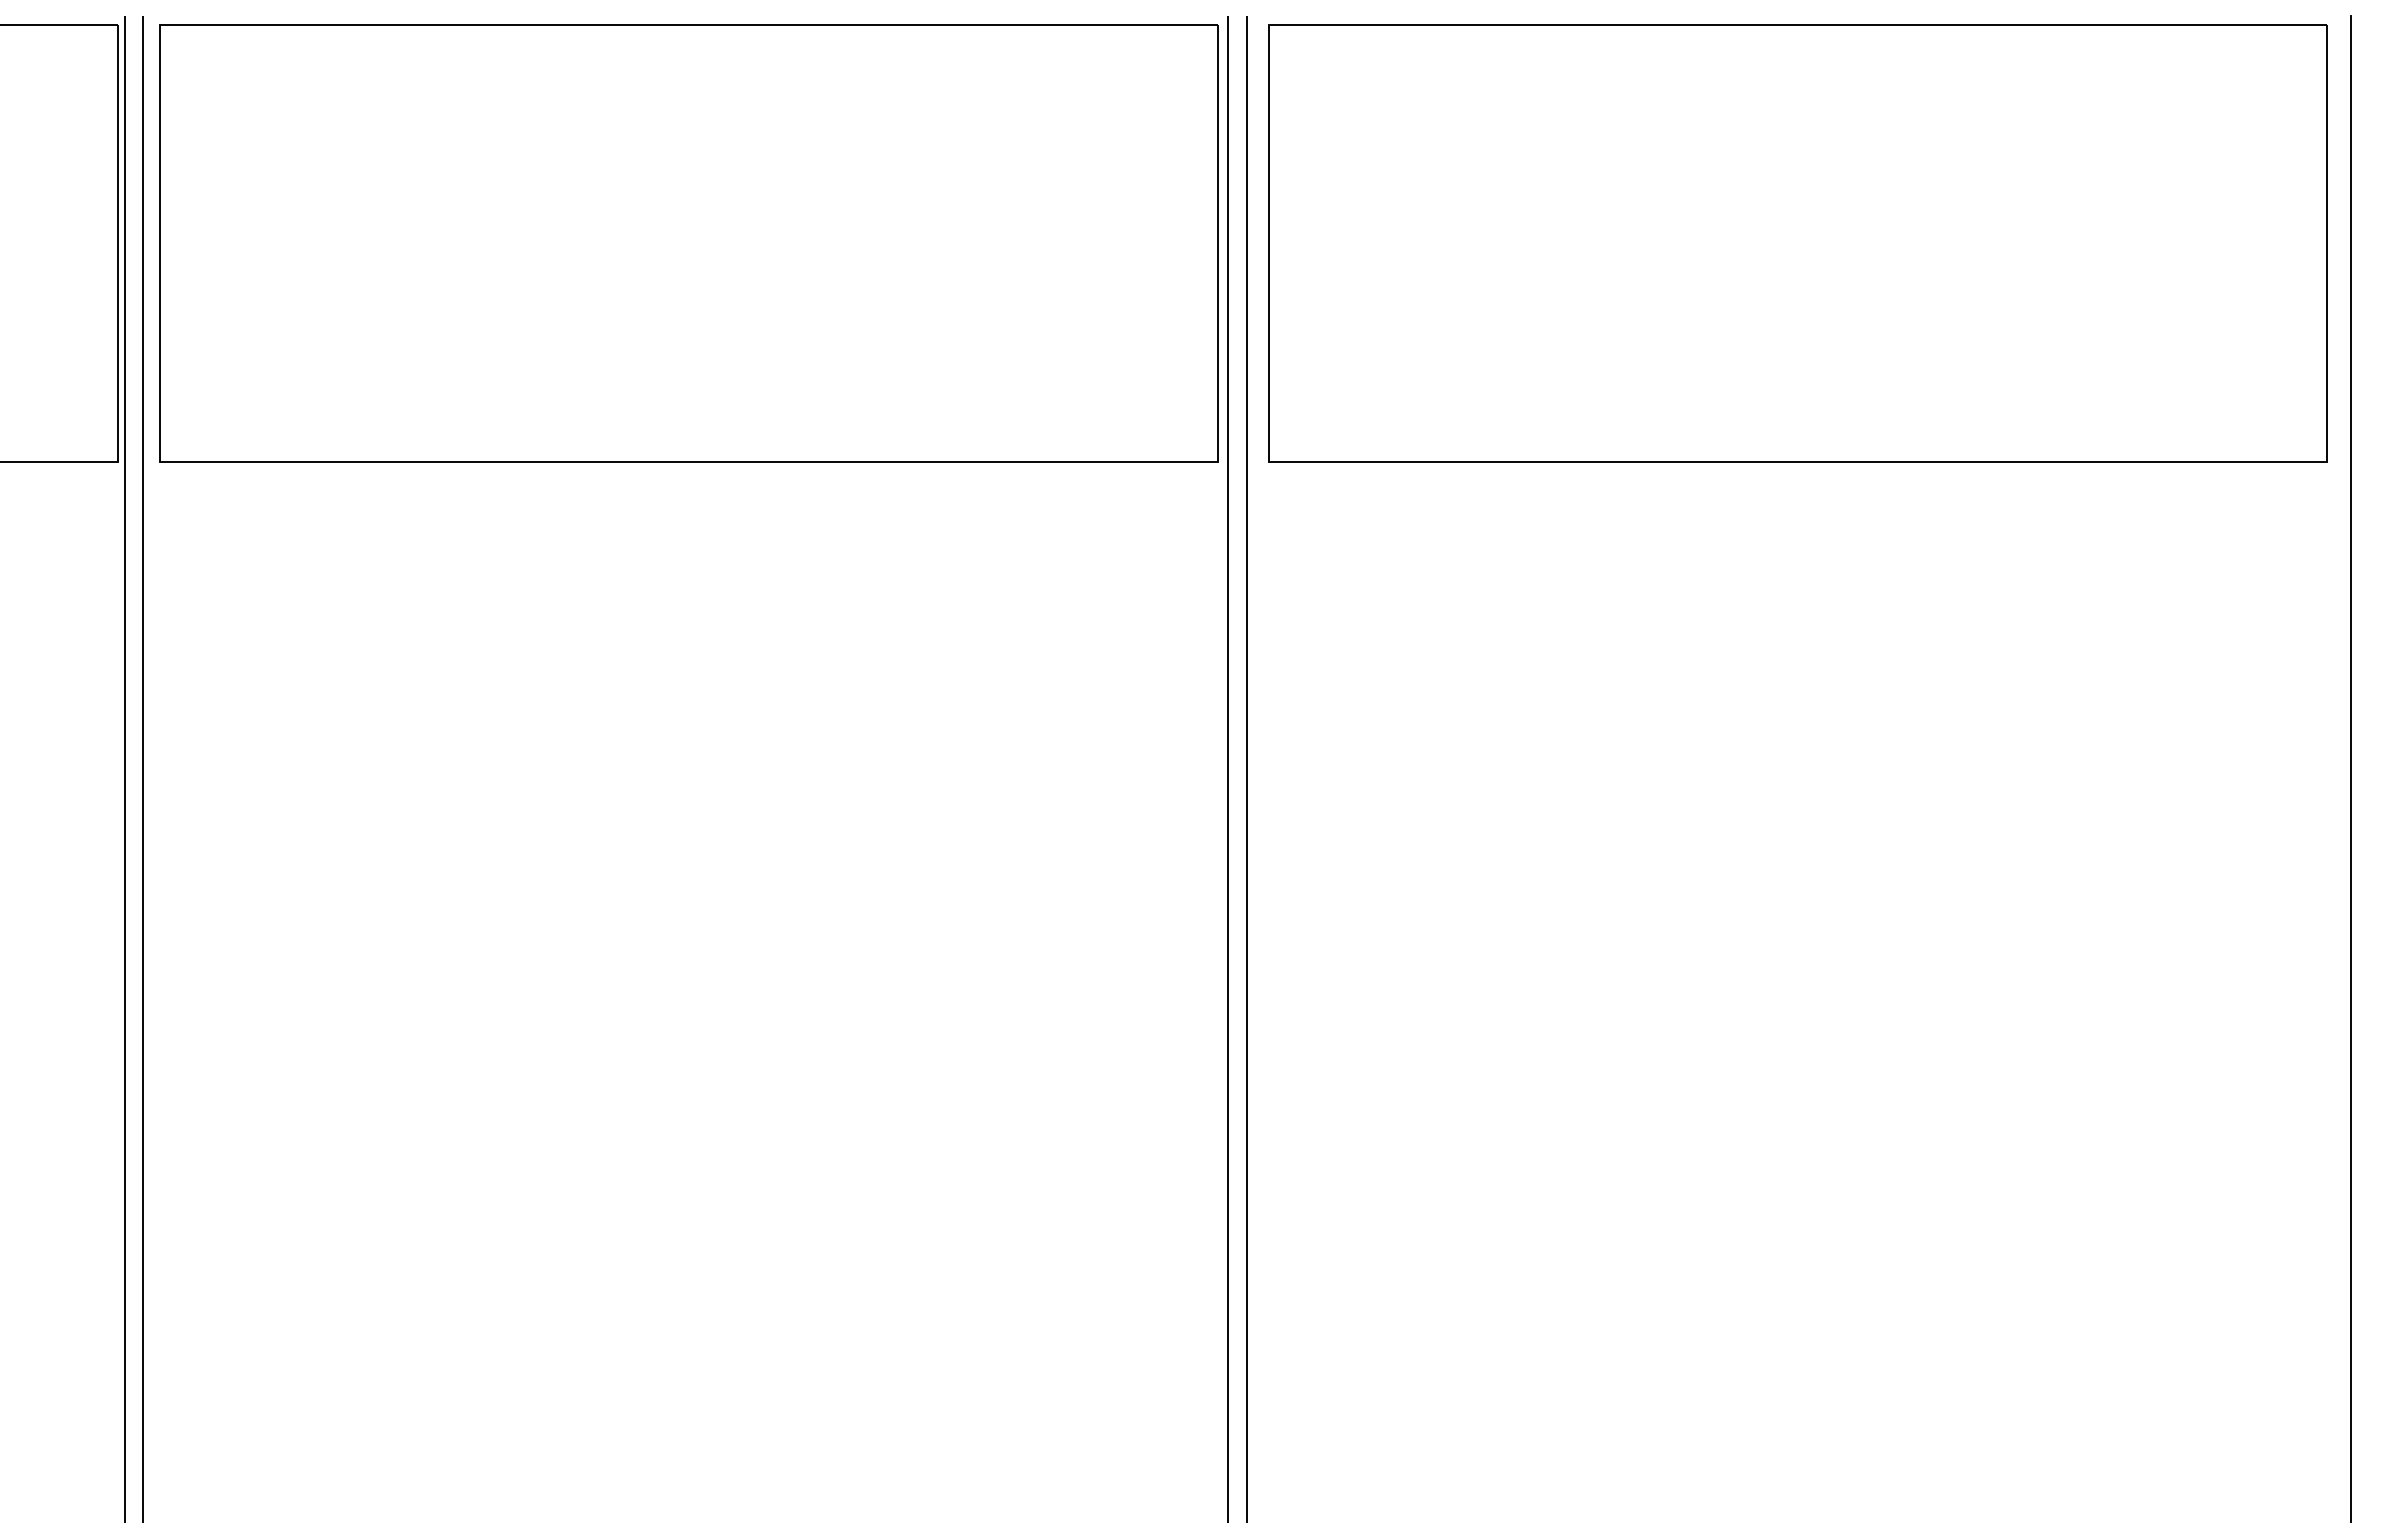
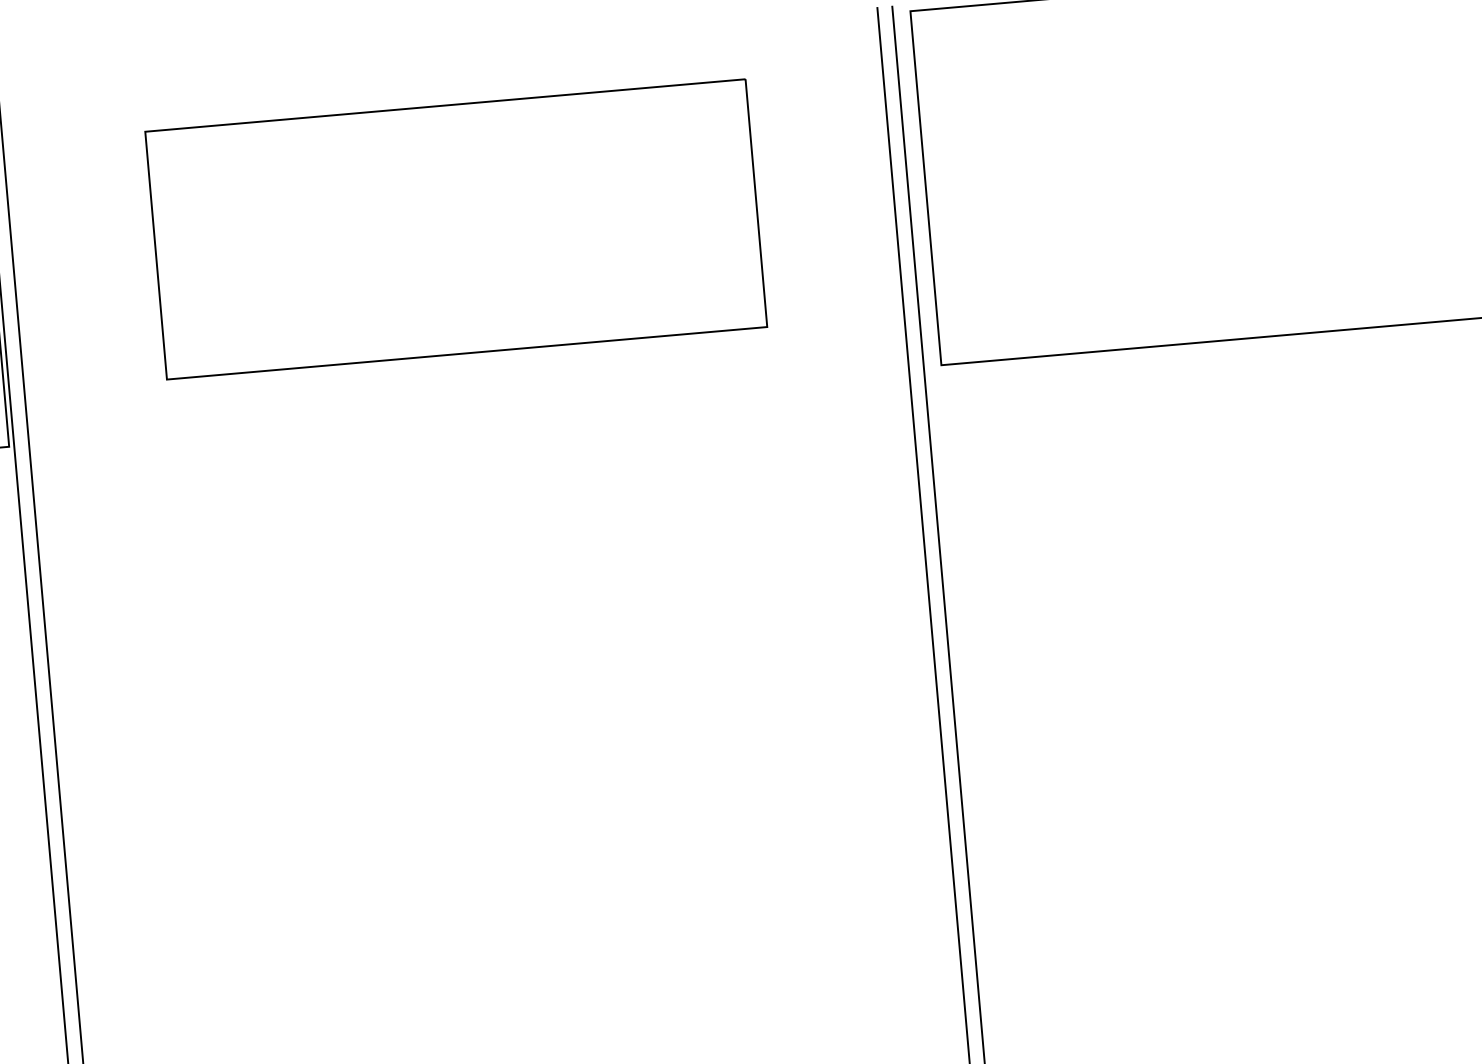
part: (688, 243) -> (455, 229), size x0.7

